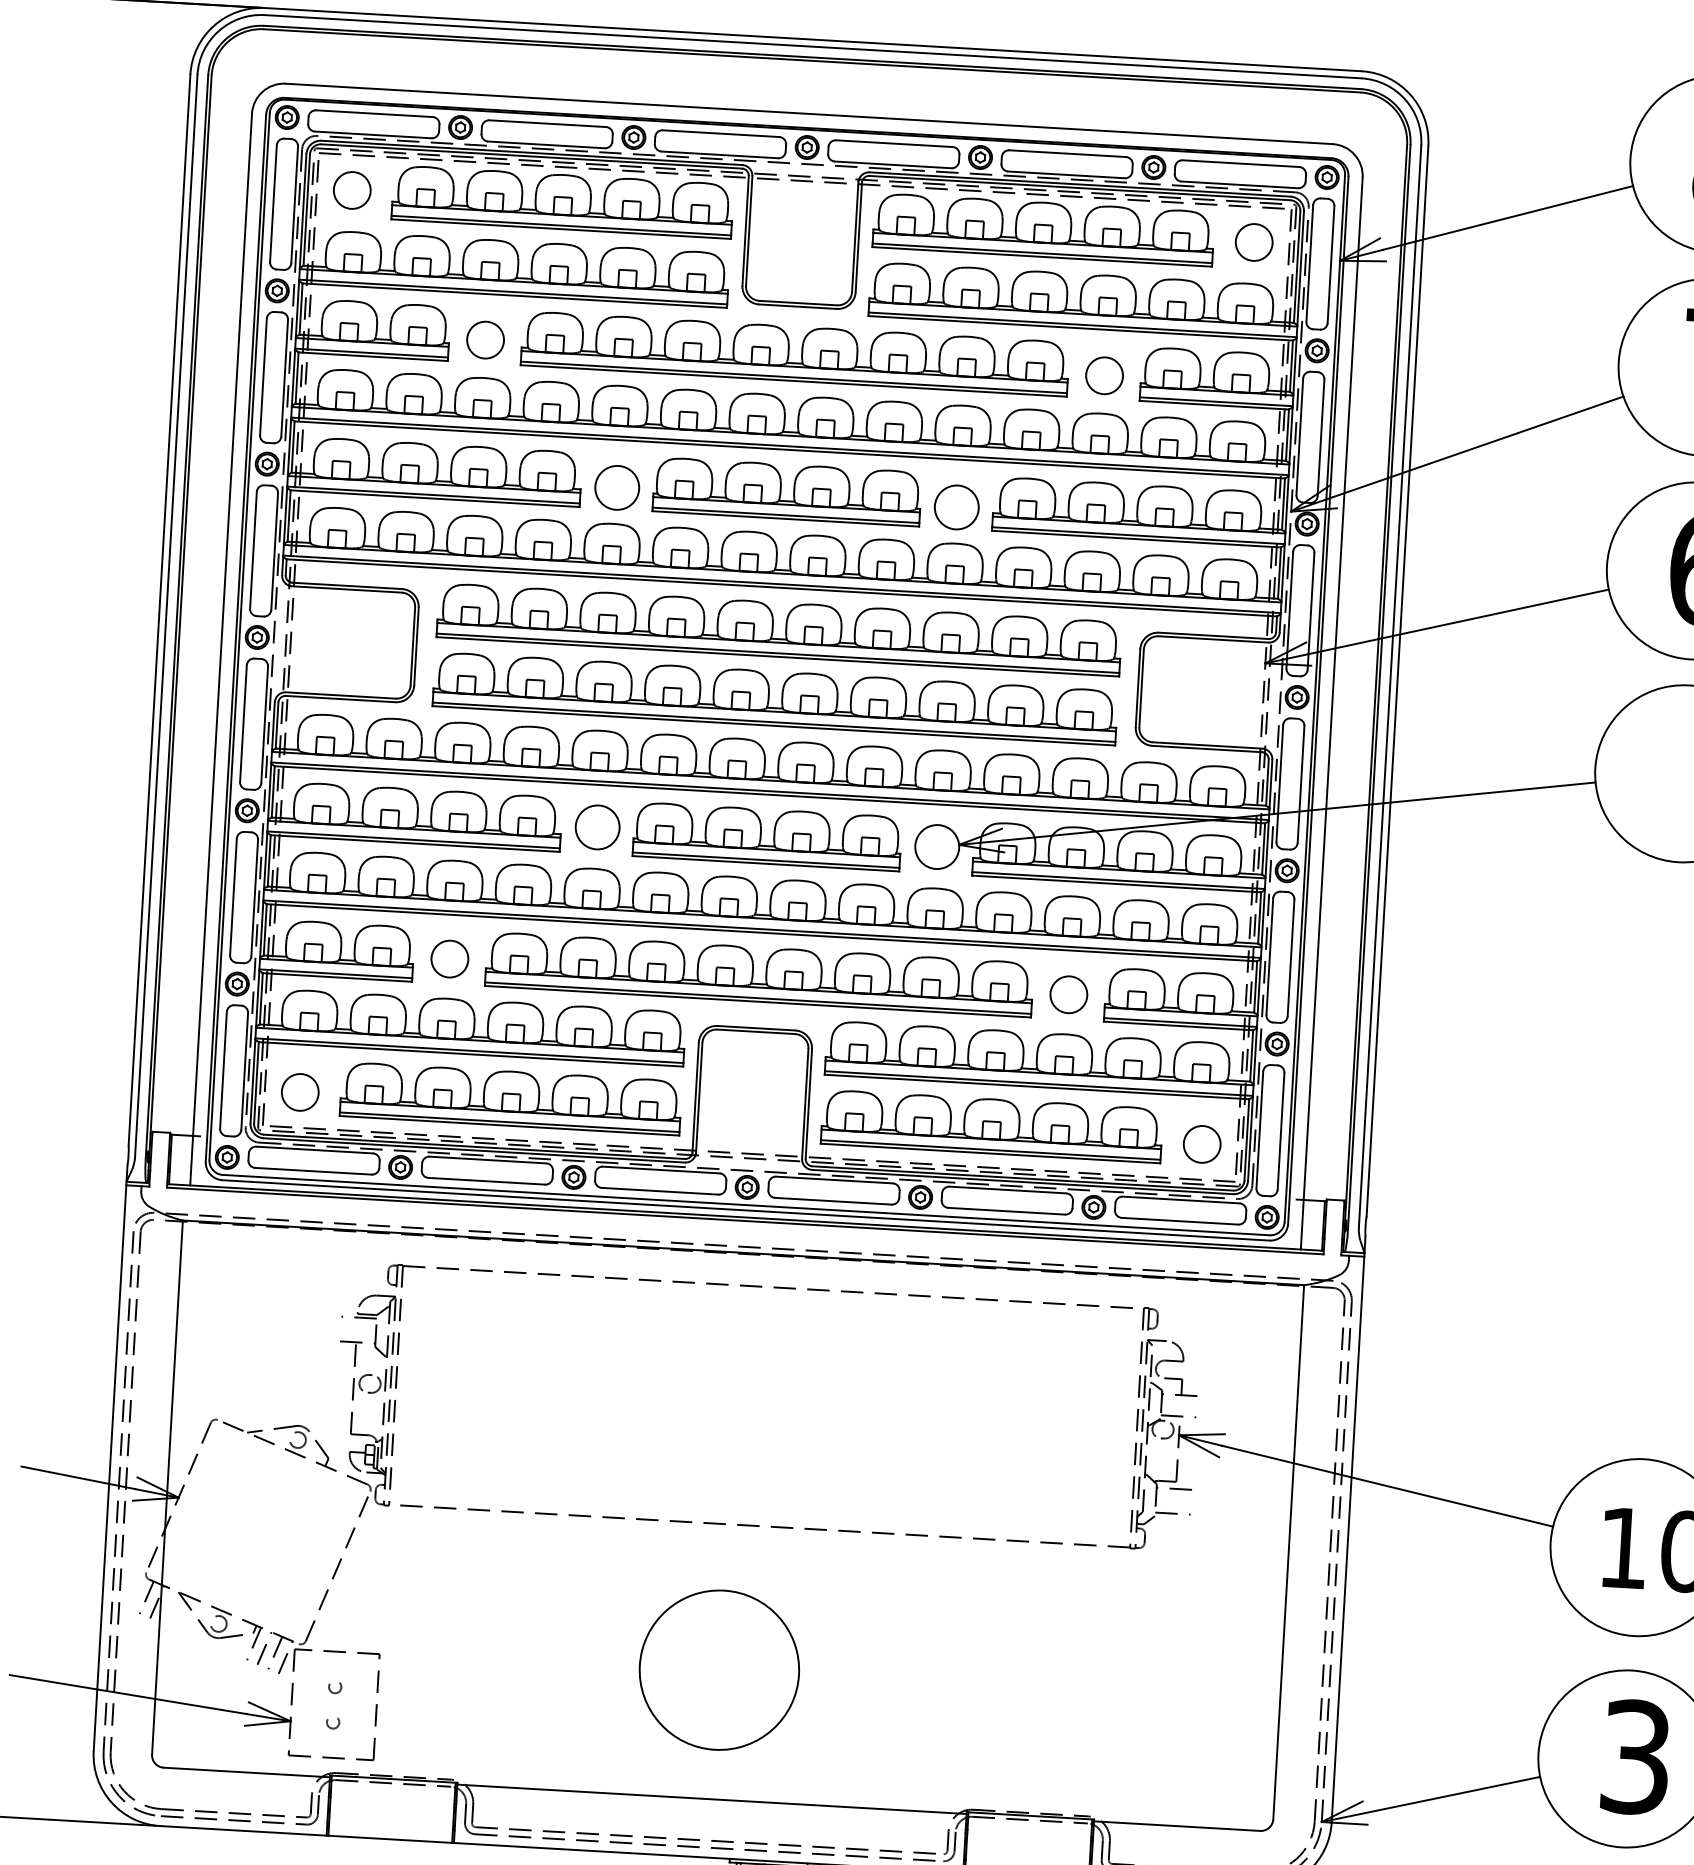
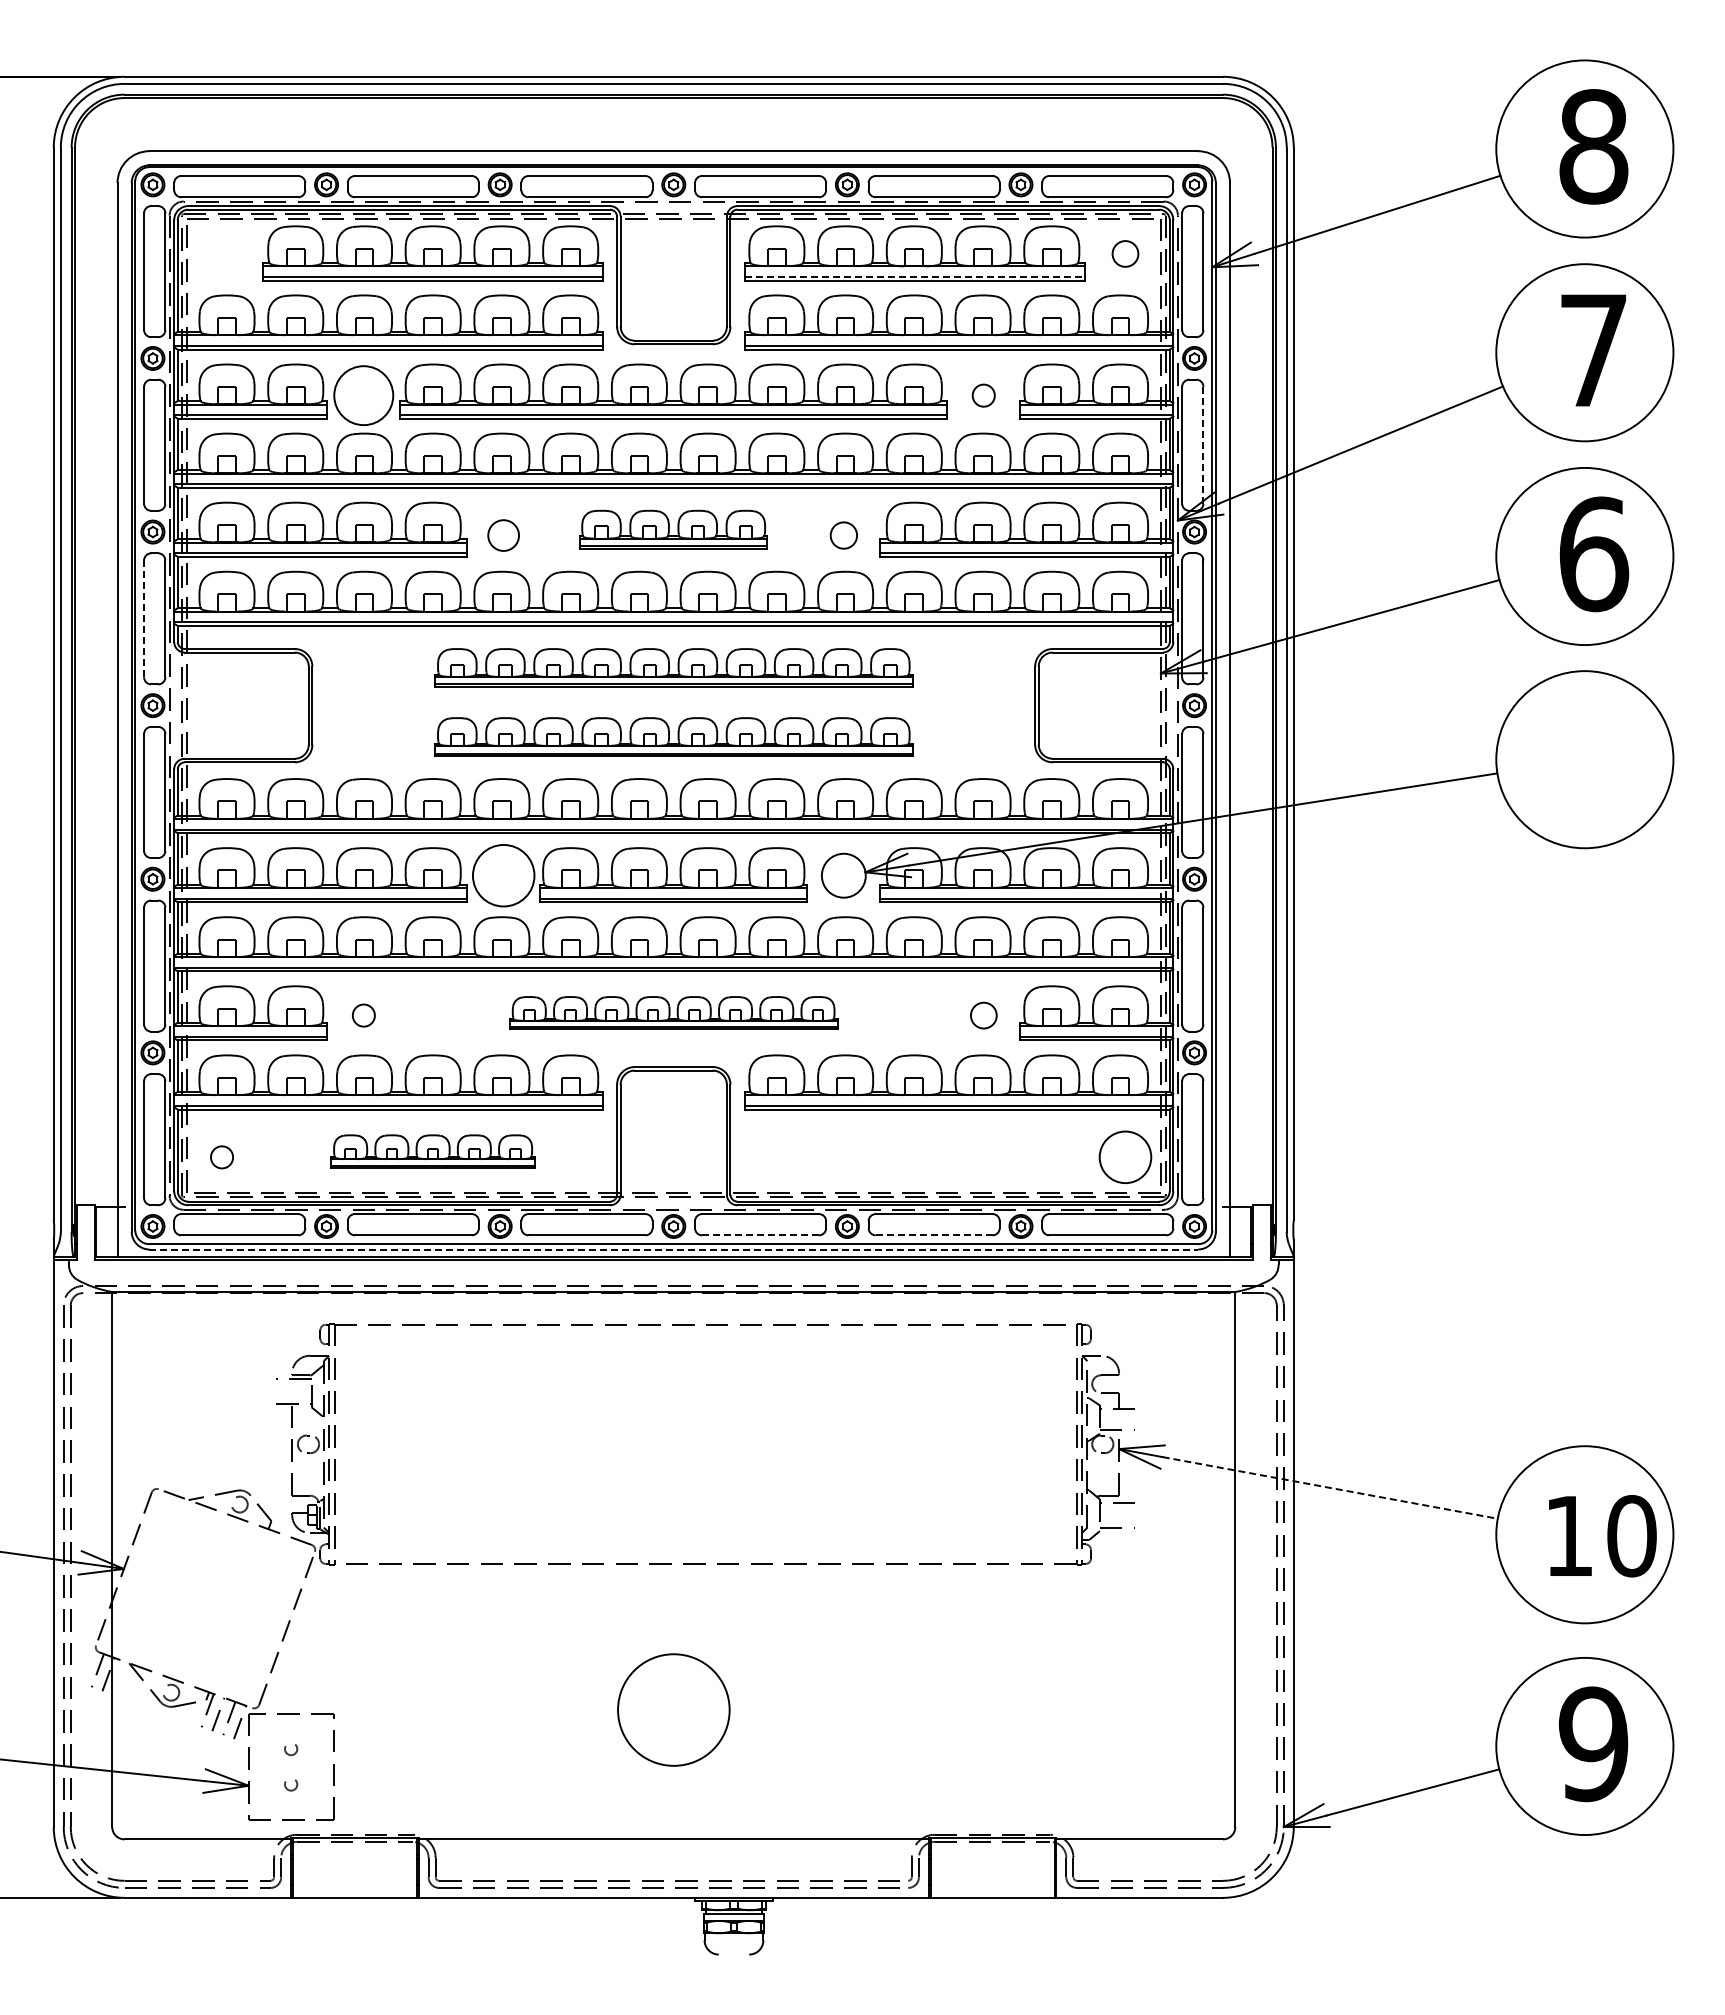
circle: (351, 190) -> (221, 253), removed
circle: (1254, 242) -> (1125, 253), size x0.7
line: (1043, 252) -> (915, 276), solid -> dashed
circle: (485, 339) -> (363, 395), size x1.6
circle: (1104, 375) -> (983, 395), size x0.6
line: (1321, 437) -> (1203, 444), solid -> dashed
circle: (617, 487) -> (503, 535), size x0.7
part: (787, 491) -> (673, 529), size x0.7
circle: (956, 507) -> (843, 535), size x0.6
line: (253, 550) -> (144, 619), solid -> dashed
part: (779, 629) -> (673, 667), size x0.7
part: (775, 698) -> (673, 736), size x0.7
circle: (597, 827) -> (503, 875), size x1.4
circle: (449, 958) -> (363, 1015), size x0.6
part: (759, 973) -> (673, 1012), size x0.6
circle: (1068, 994) -> (983, 1015), size x0.7
circle: (299, 1091) -> (221, 1156), size x0.6
part: (510, 1098) -> (432, 1151), size x0.6
part: (991, 1126) -> (914, 1151), removed
circle: (1202, 1144) -> (1125, 1157), size x1.4
line: (834, 1201) -> (761, 1235), solid -> dashed
line: (746, 1210) -> (674, 1249), solid -> dashed
line: (1007, 1211) -> (934, 1235), solid -> dashed
line: (1387, 1486) -> (1330, 1488), solid -> dashed
circle: (719, 1669) -> (673, 1709), size x0.7
text: (1635, 1757) -> (1593, 1744), 3 -> 9

